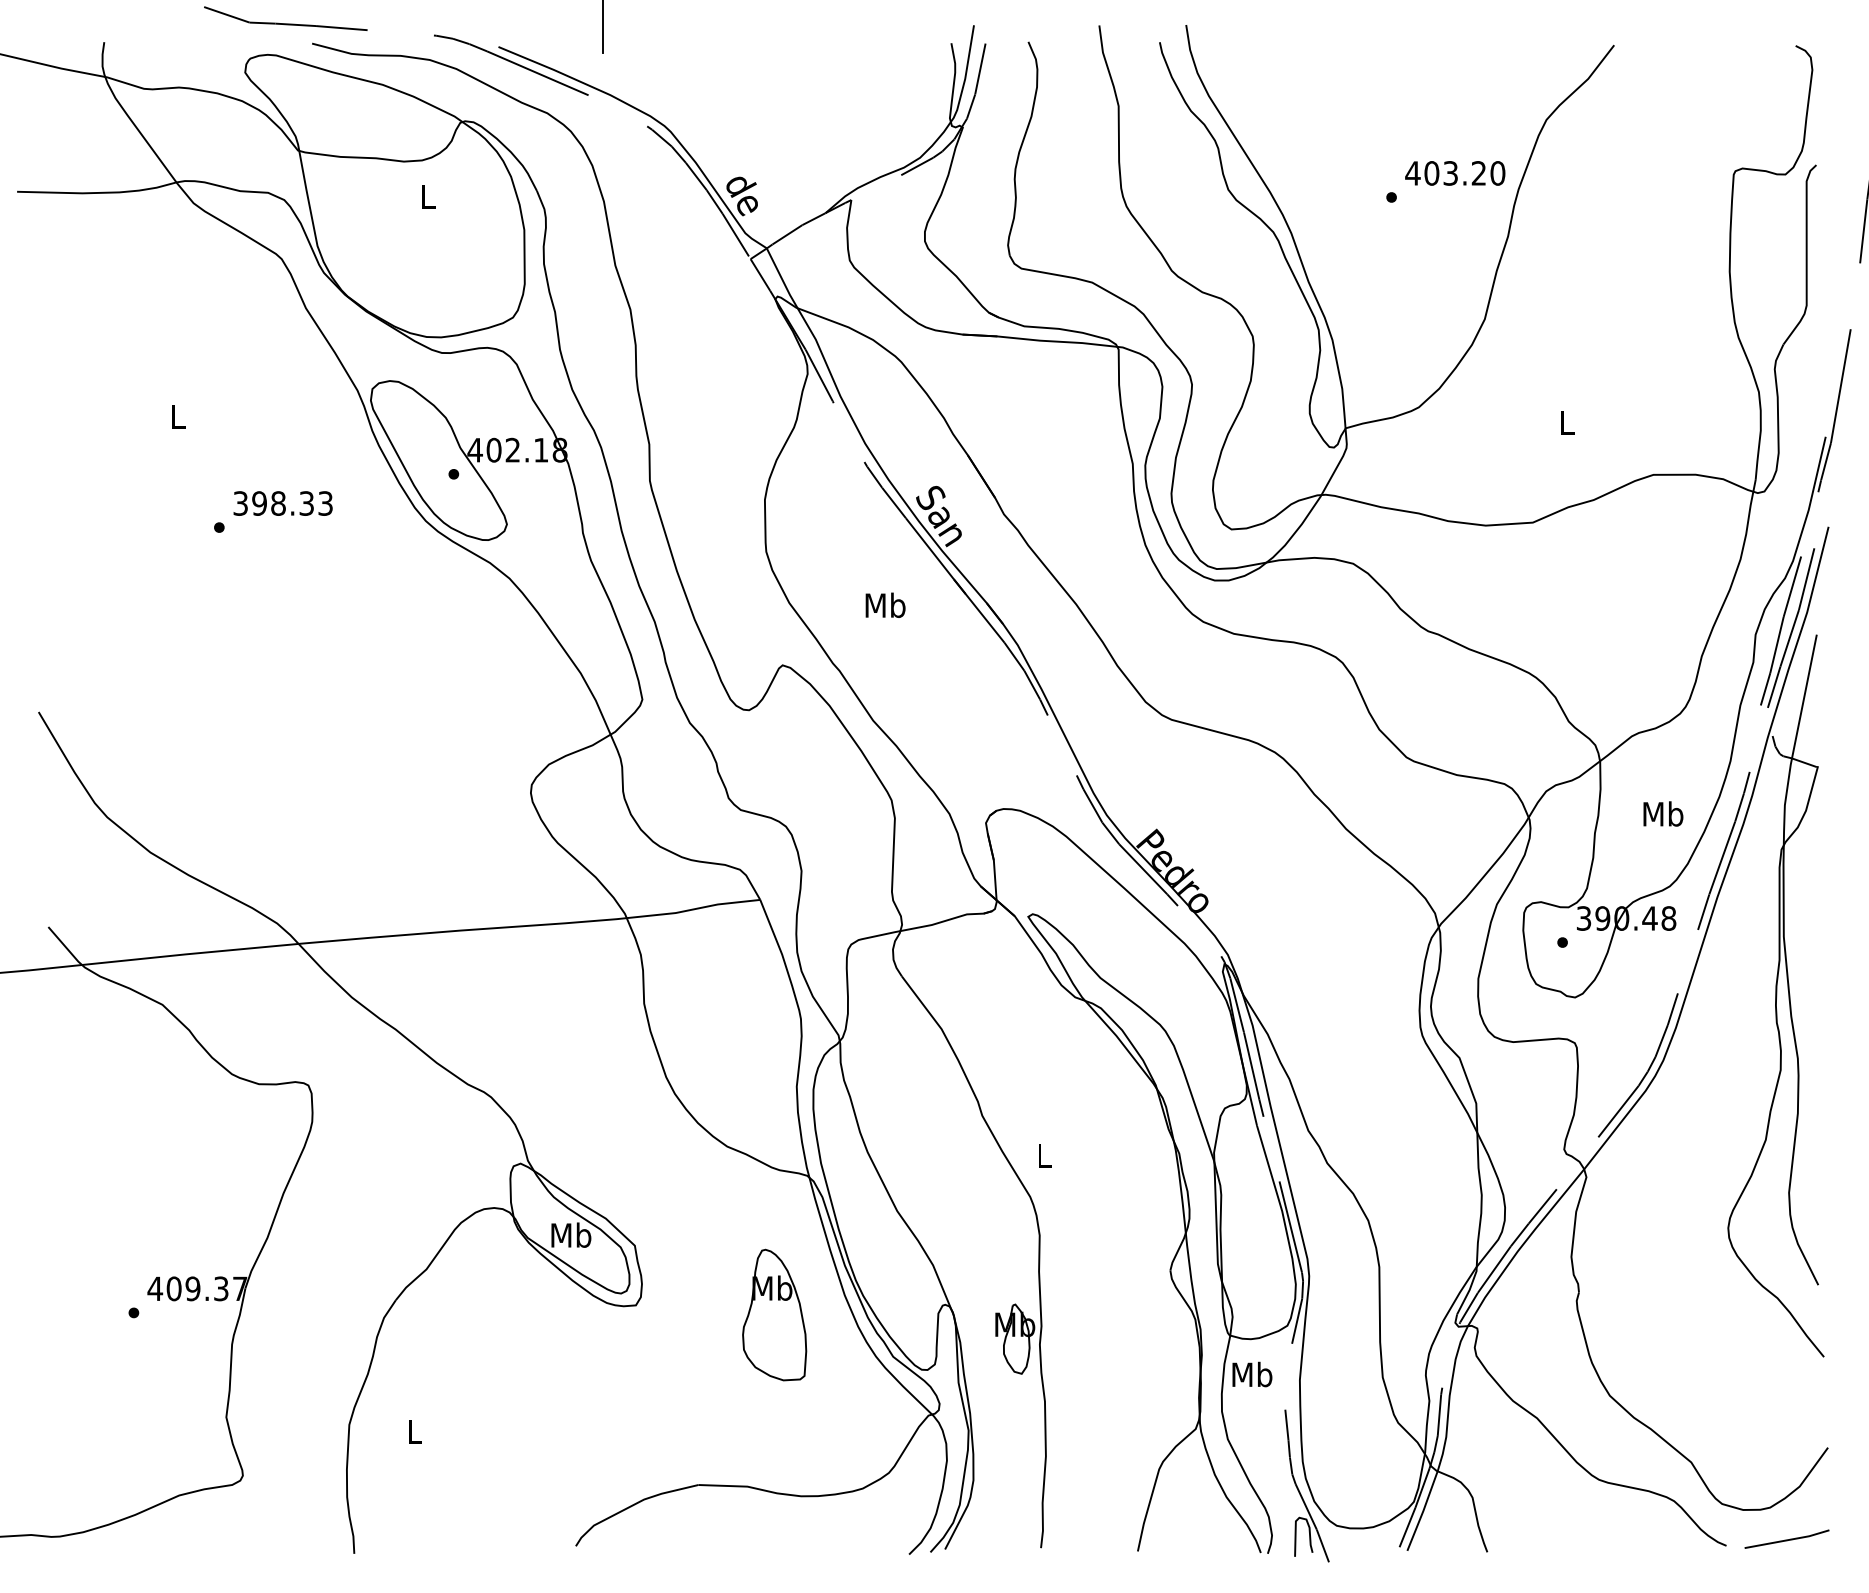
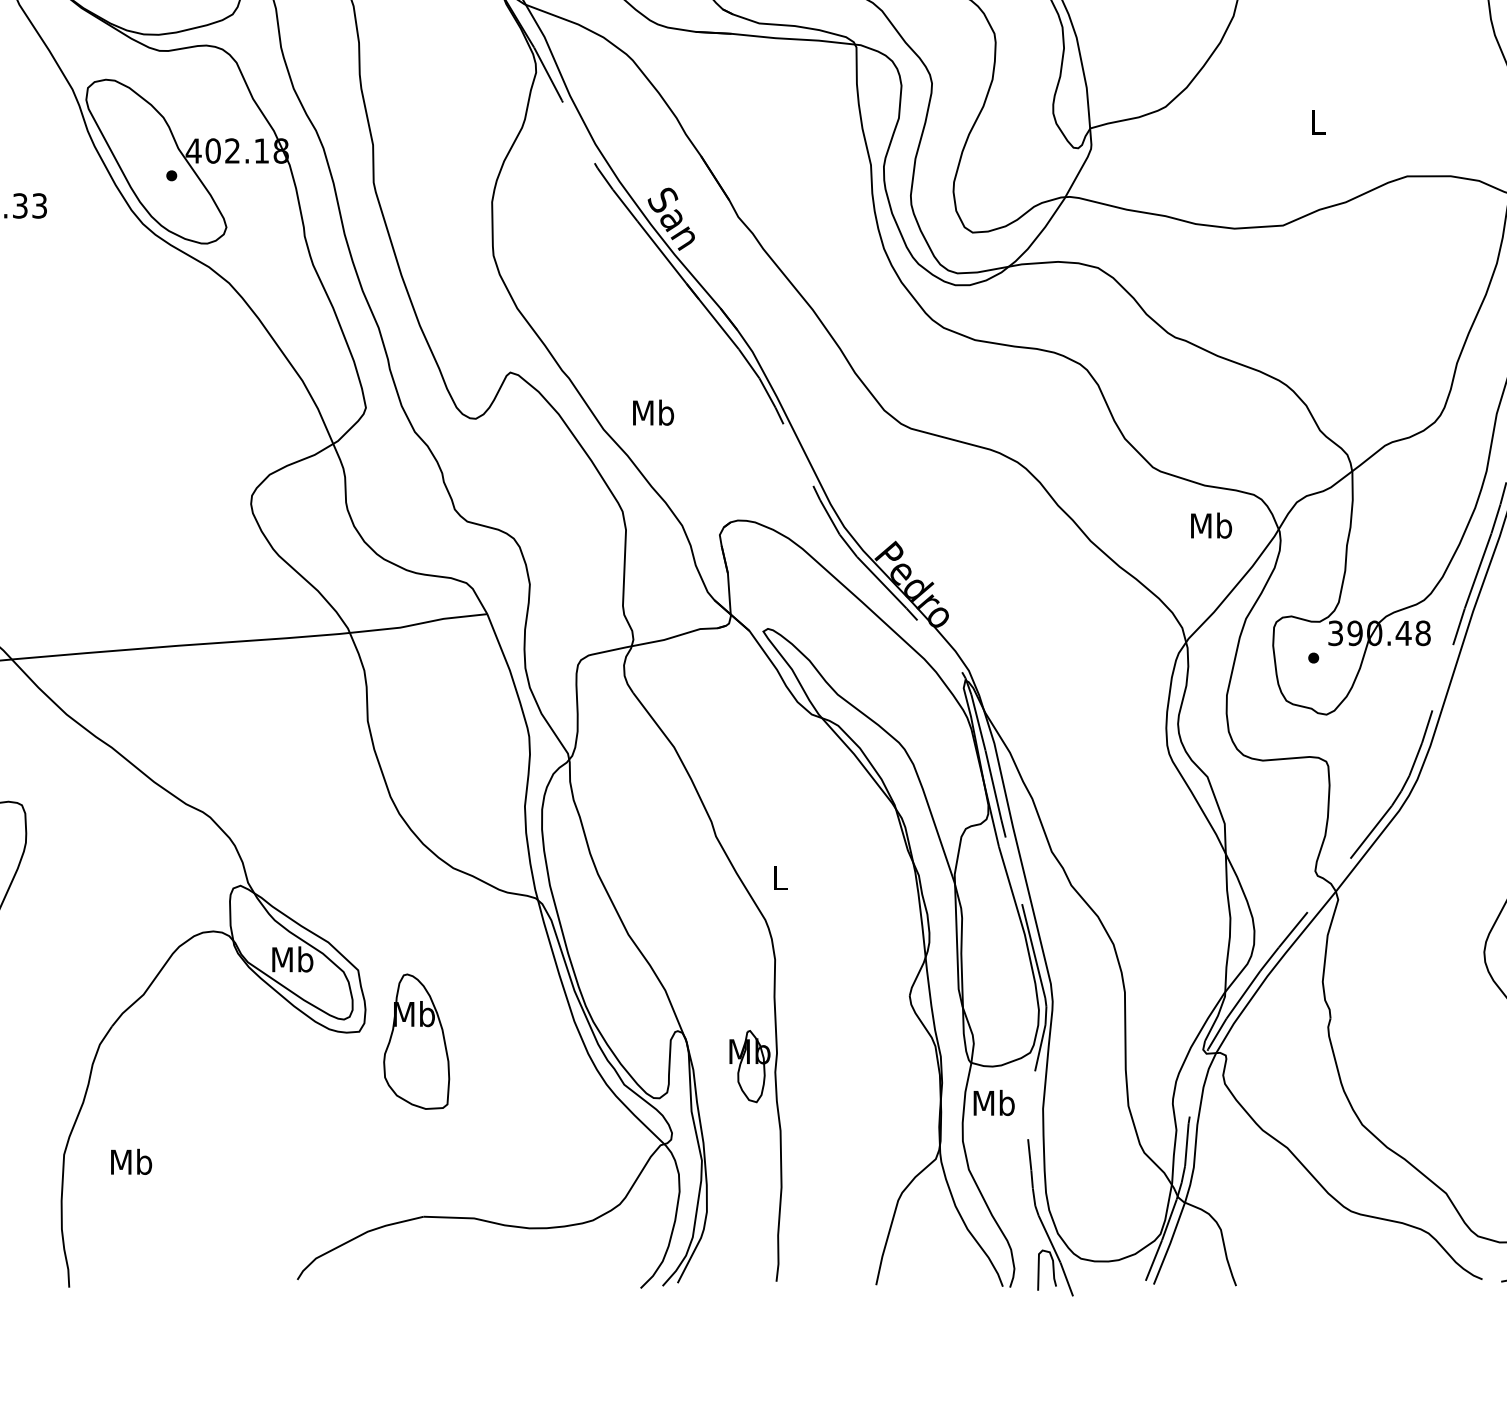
text: (885, 604) -> (653, 411), moved
text: (1663, 813) -> (1211, 525), moved
part: (774, 1314) -> (416, 1041), moved
text: (414, 1431) -> (131, 1161), L -> Mb

